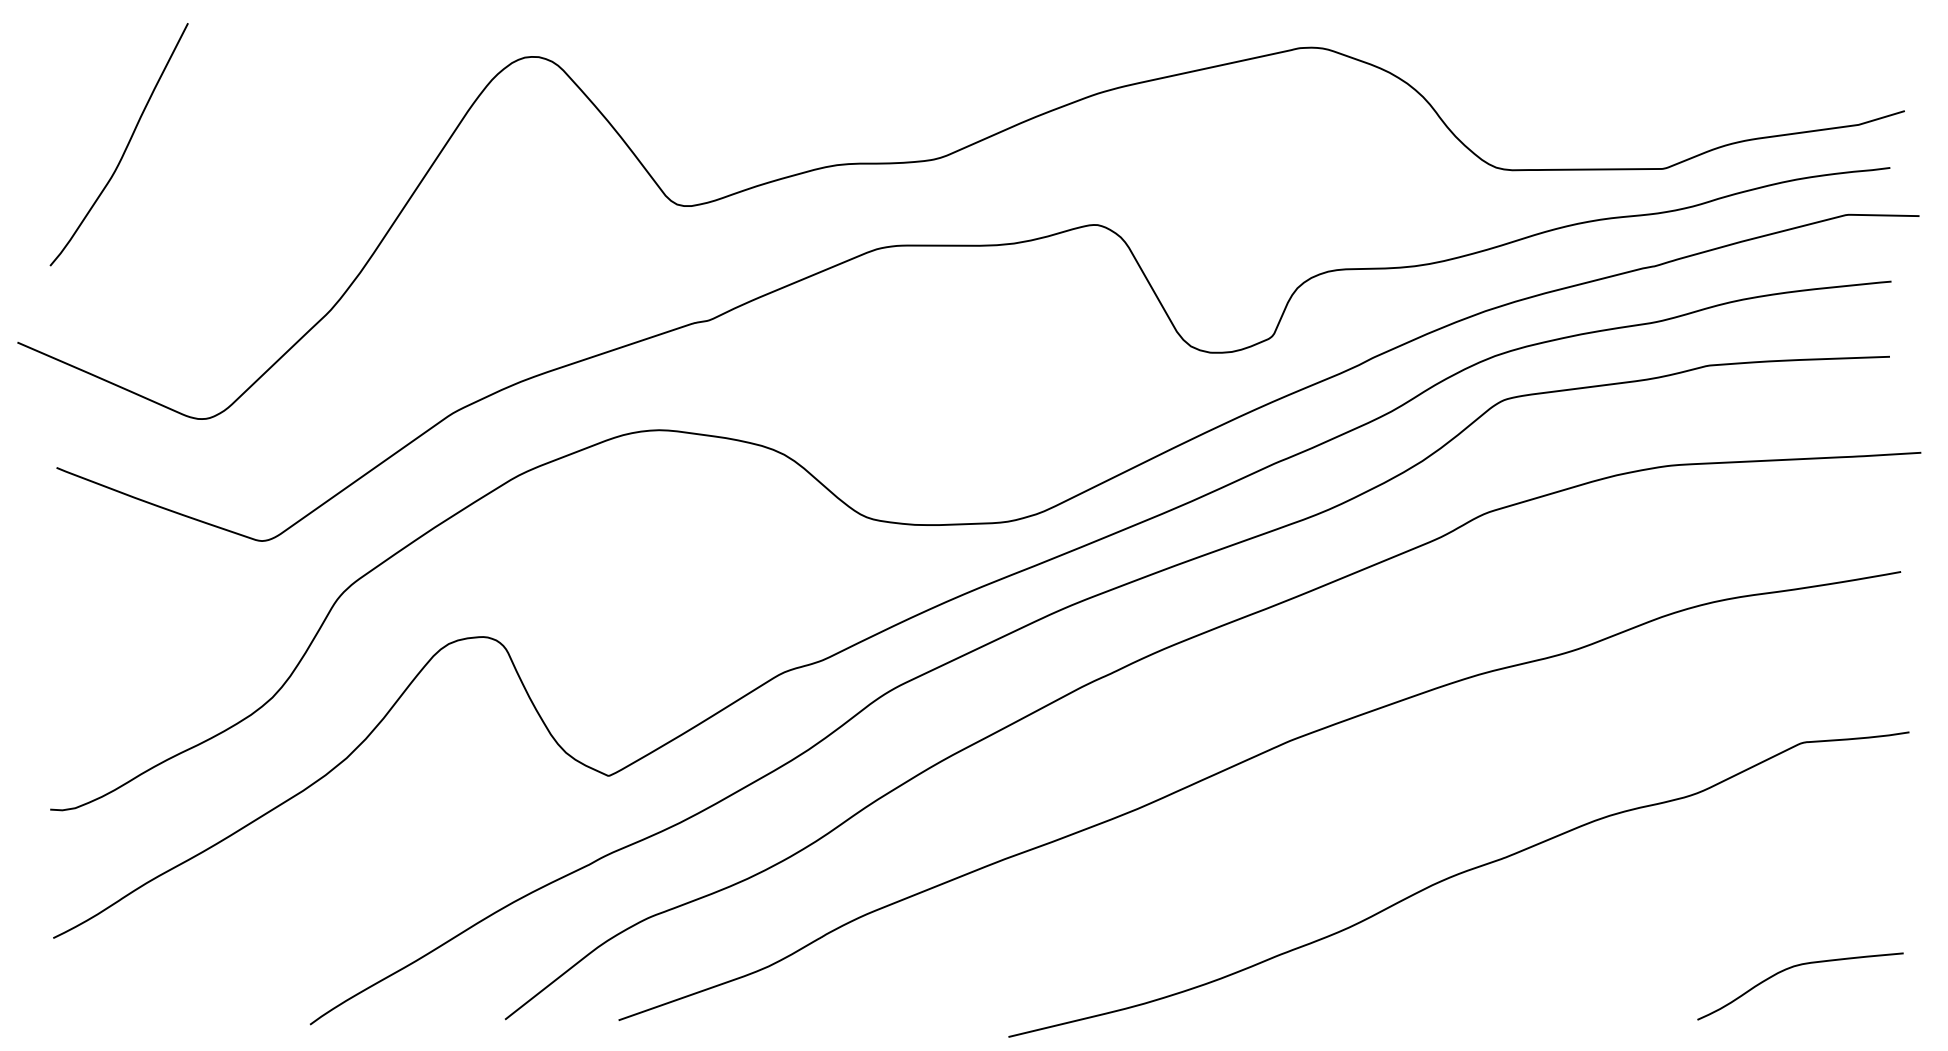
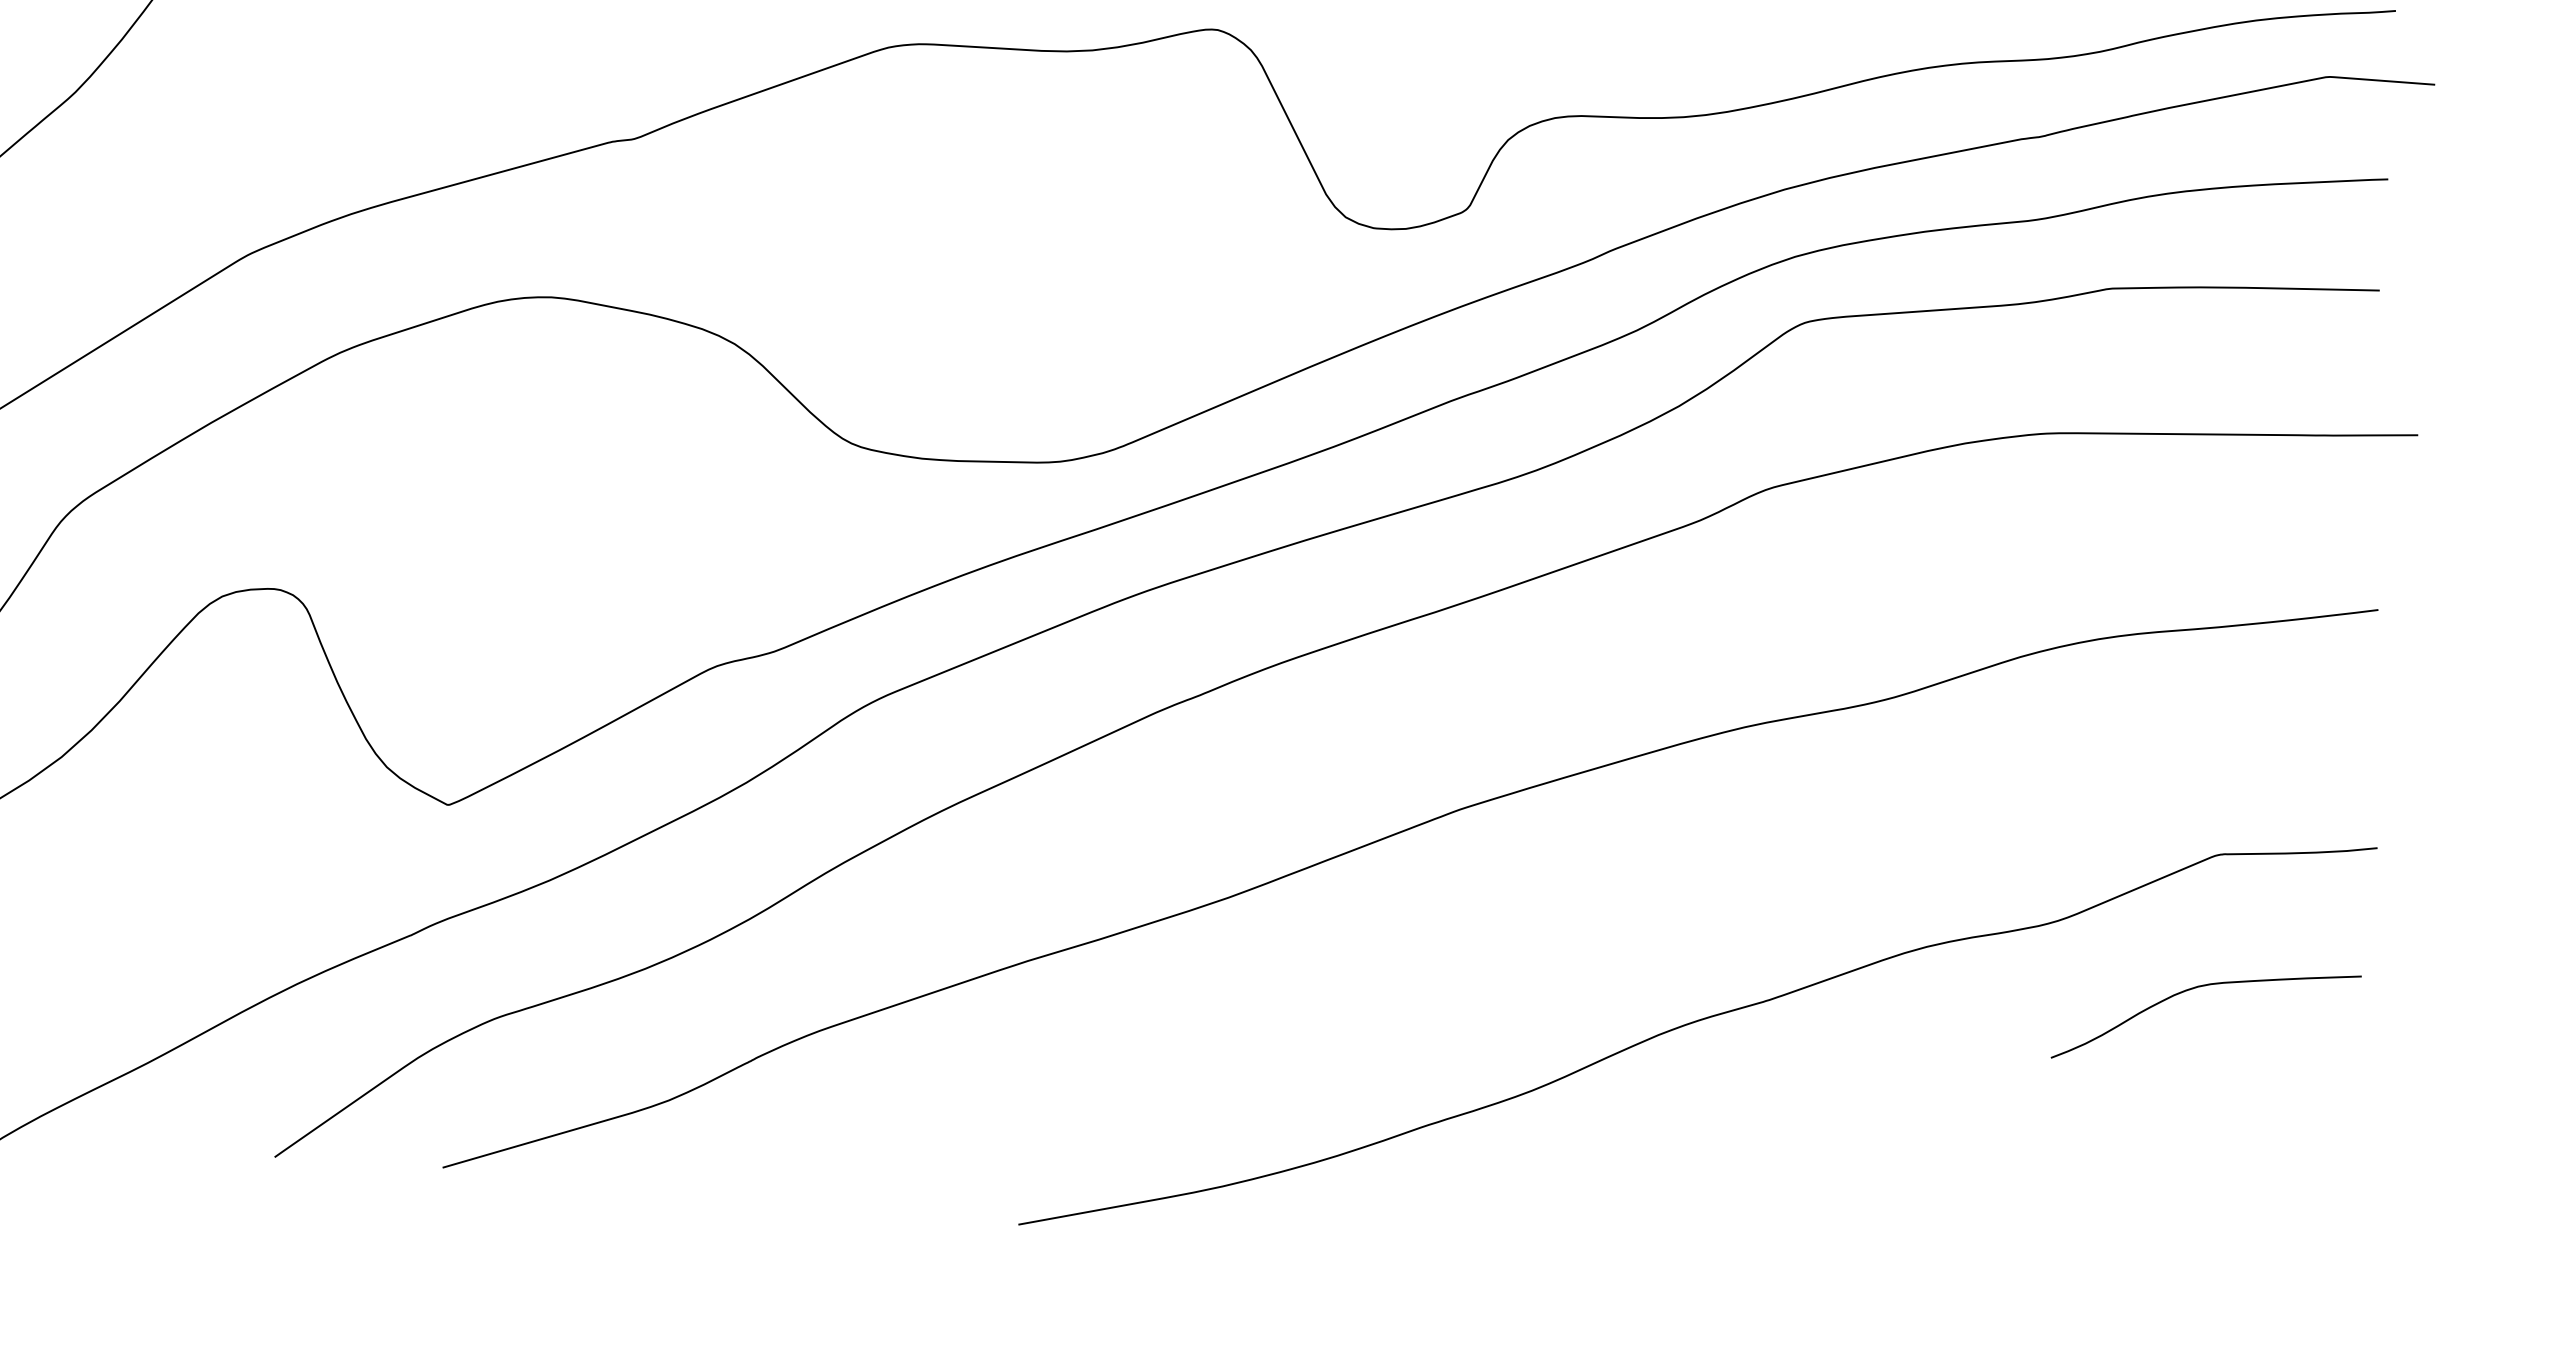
curve: (1794, 967) -> (2198, 988), moved

